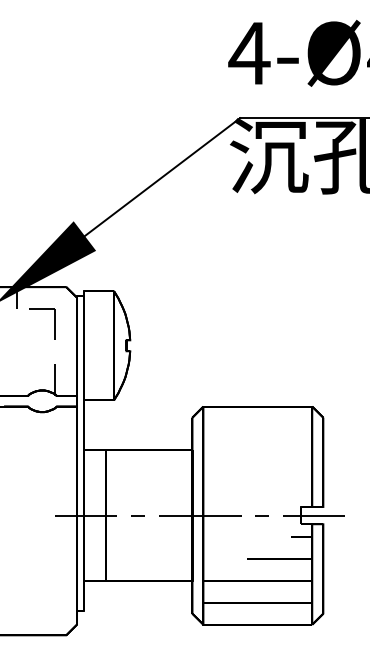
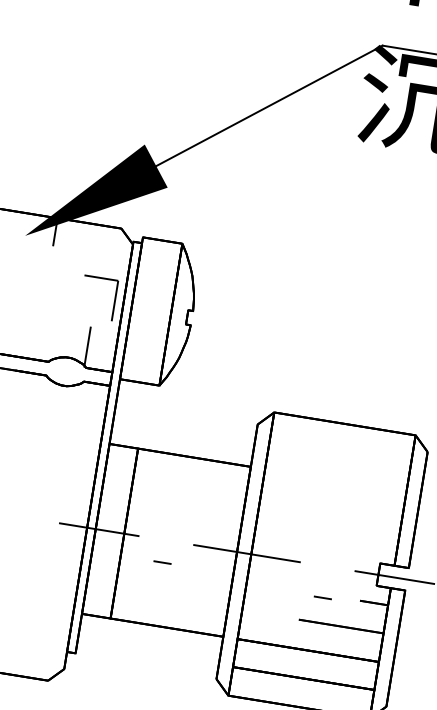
part: (54, 323) -> (114, 299), moved
line: (137, 515) -> (162, 562), moved
line: (261, 515) -> (321, 597), moved

